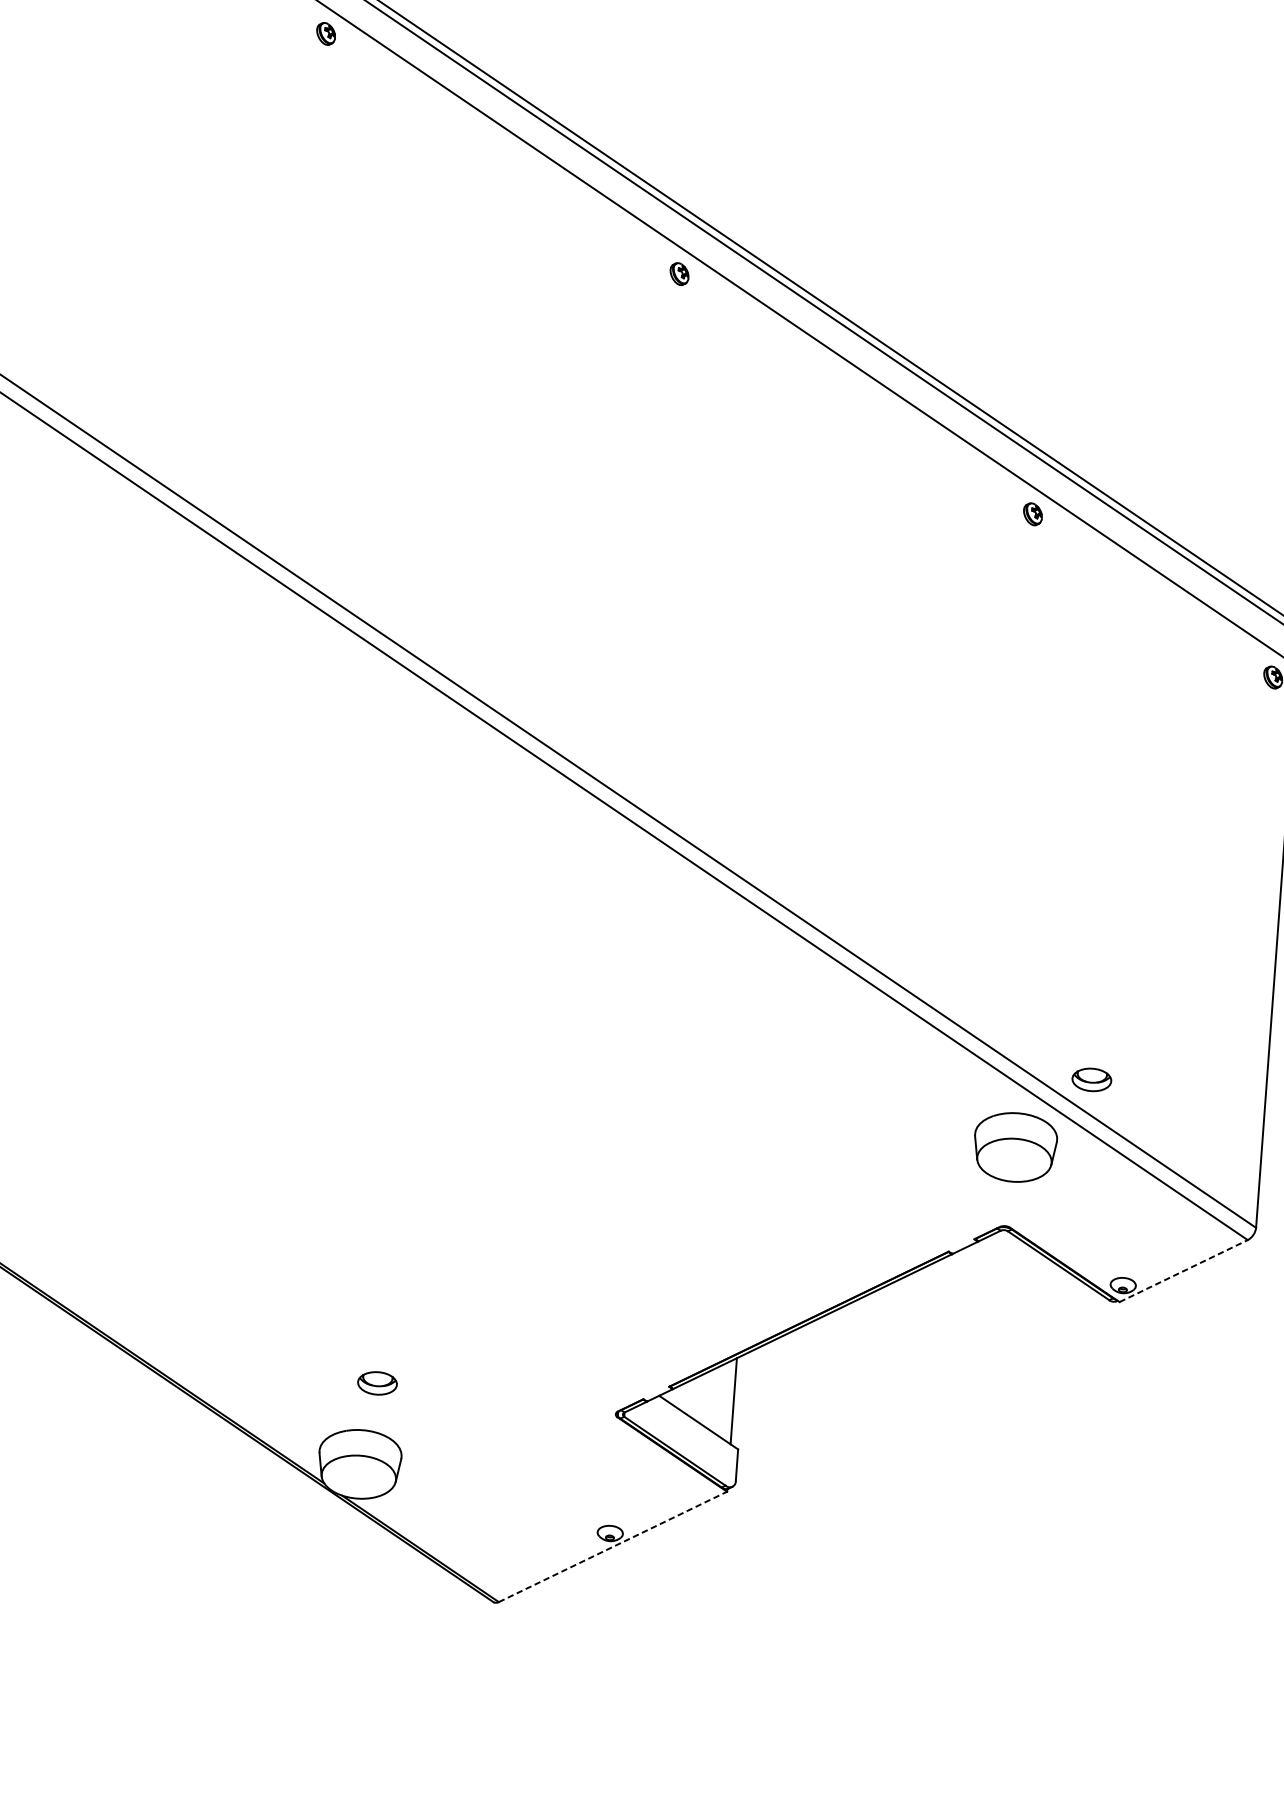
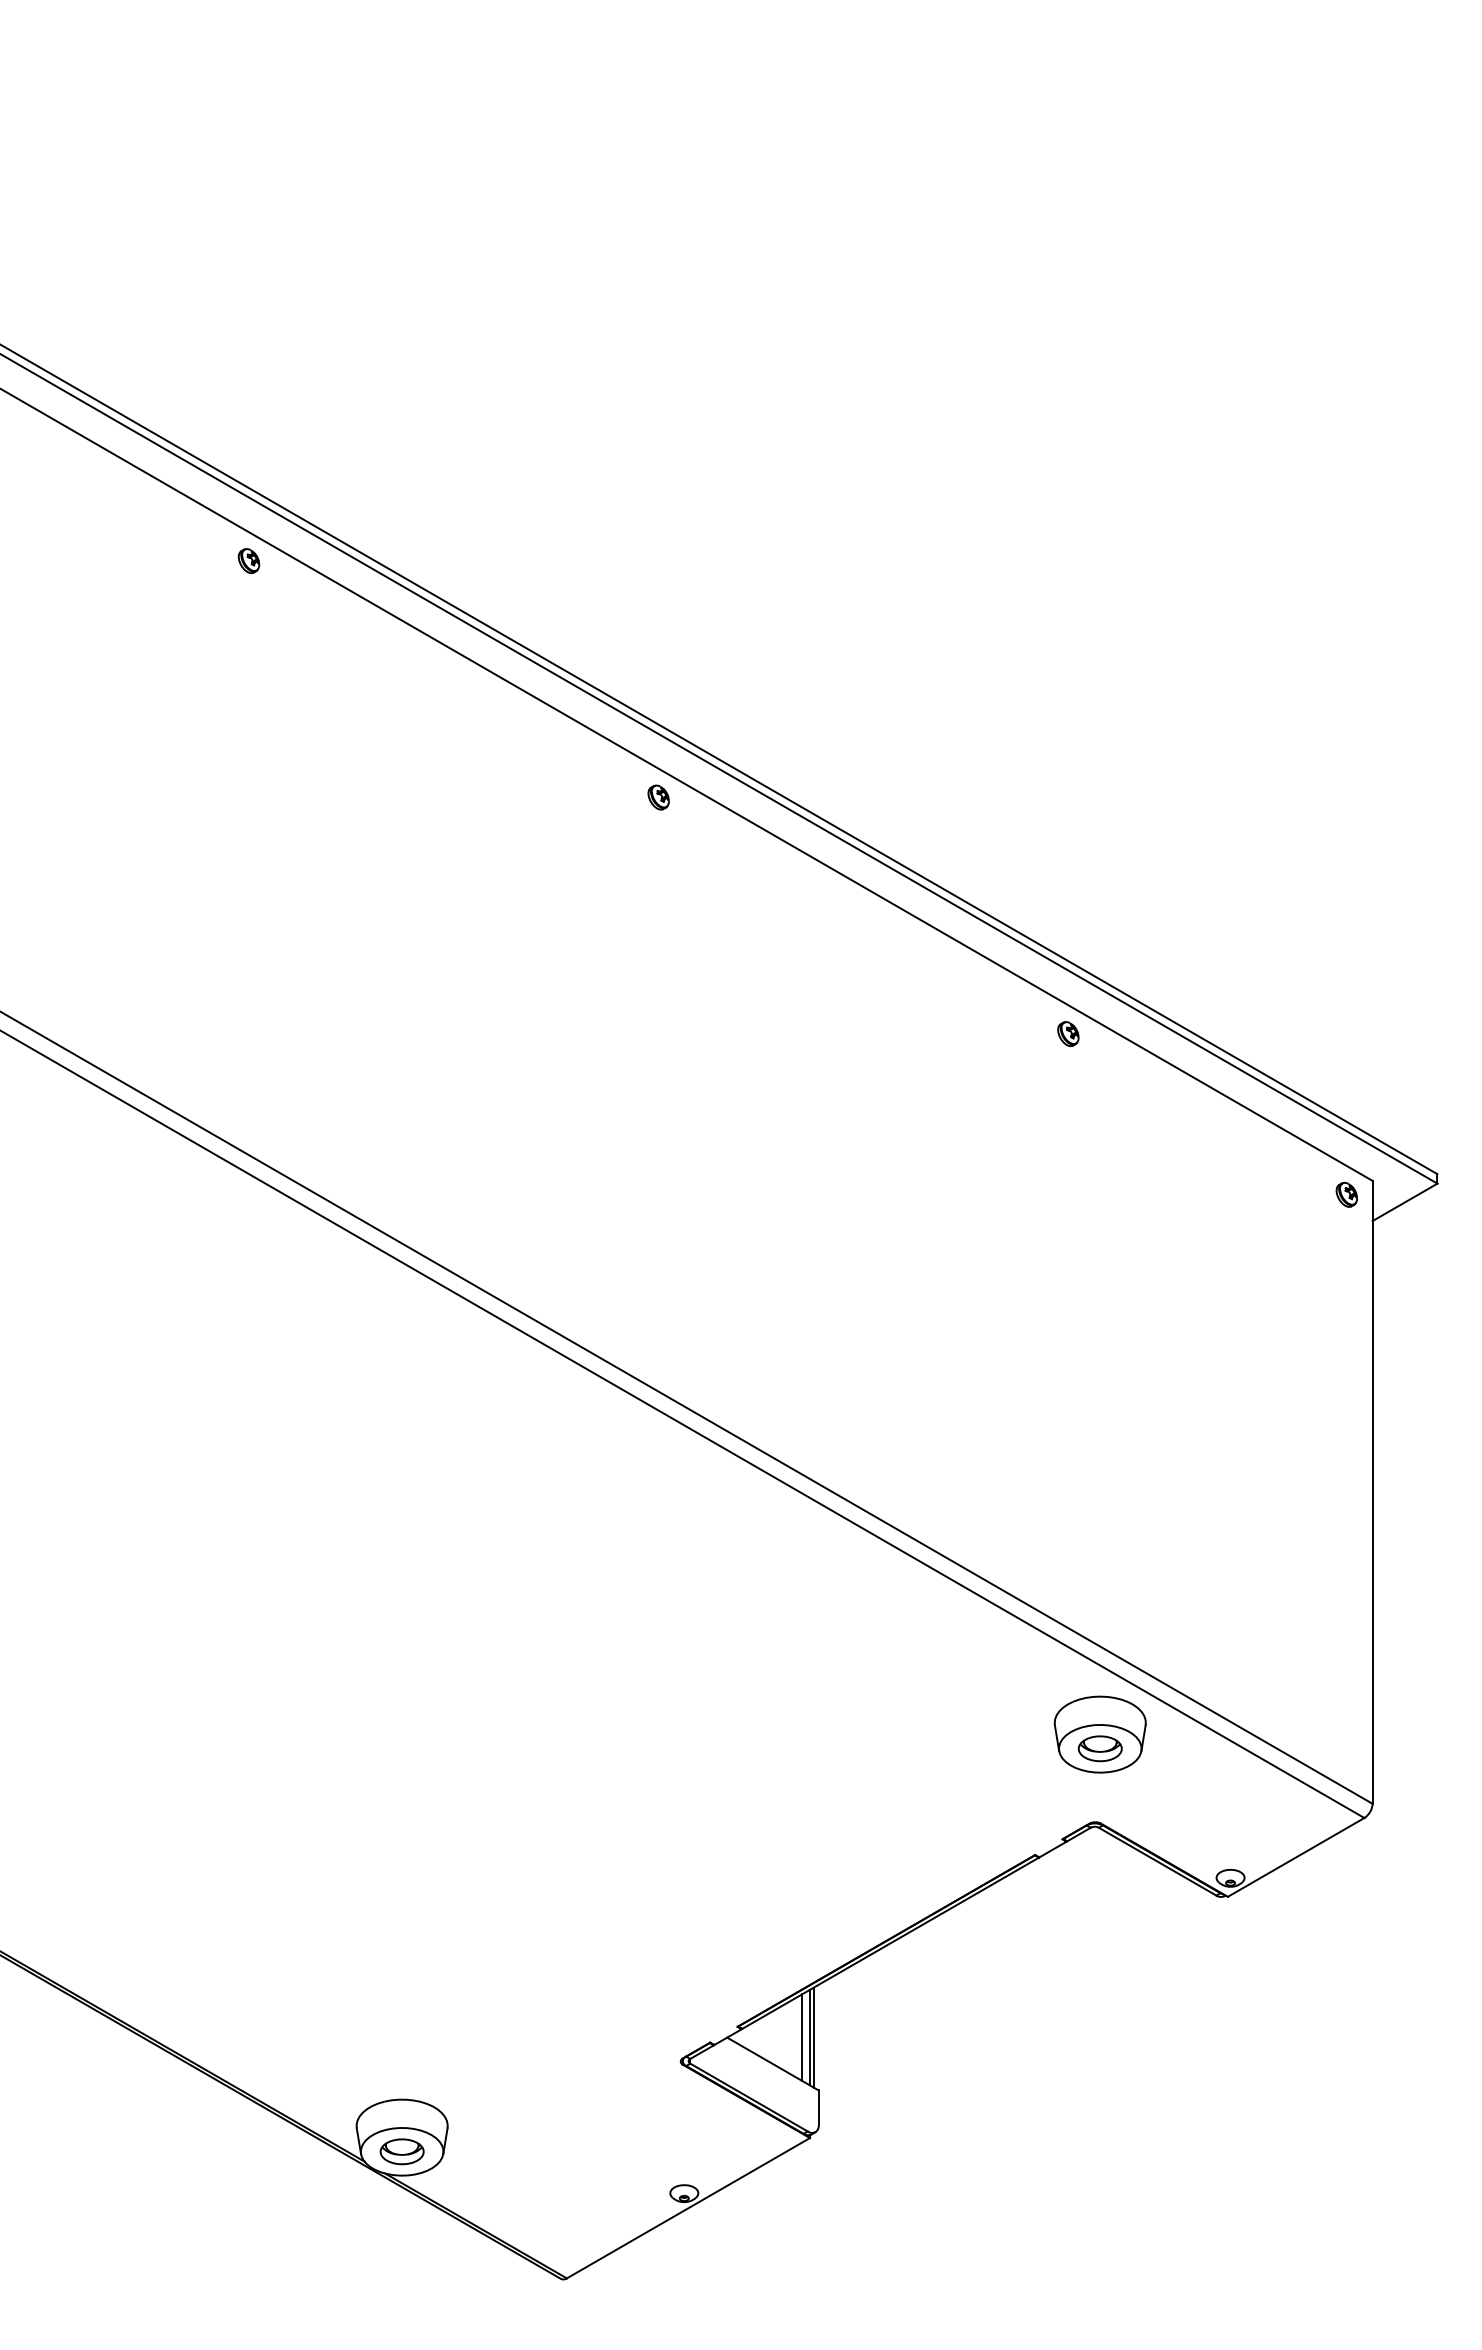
part: (1091, 1079) -> (1099, 1748), moved
line: (1184, 1271) -> (1296, 1857), dashed -> solid
part: (376, 1383) -> (401, 2151), moved
line: (727, 1400) -> (802, 2037), added
line: (737, 1401) -> (814, 2037), added
line: (613, 1546) -> (688, 2207), dashed -> solid

